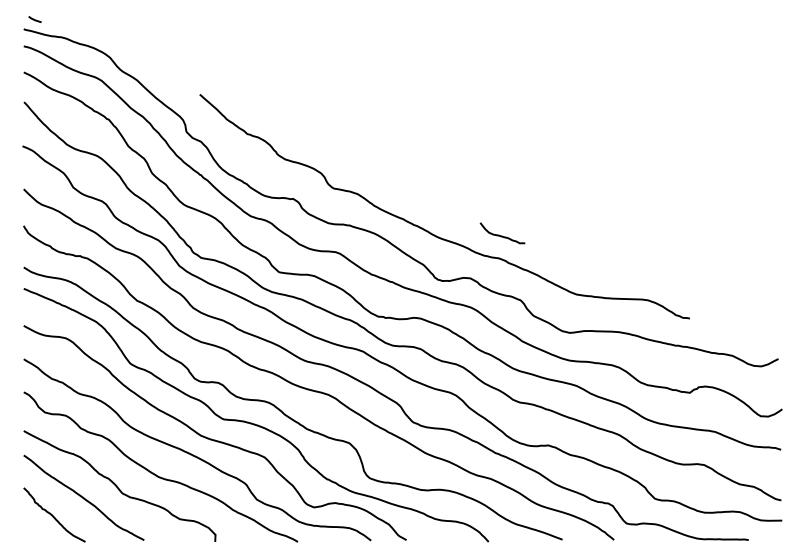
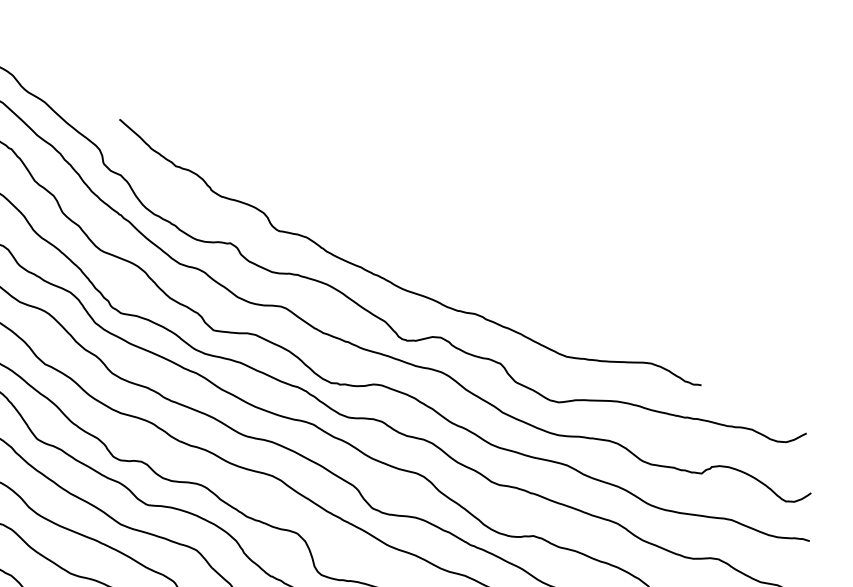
curve: (502, 235) -> (478, 286), removed

